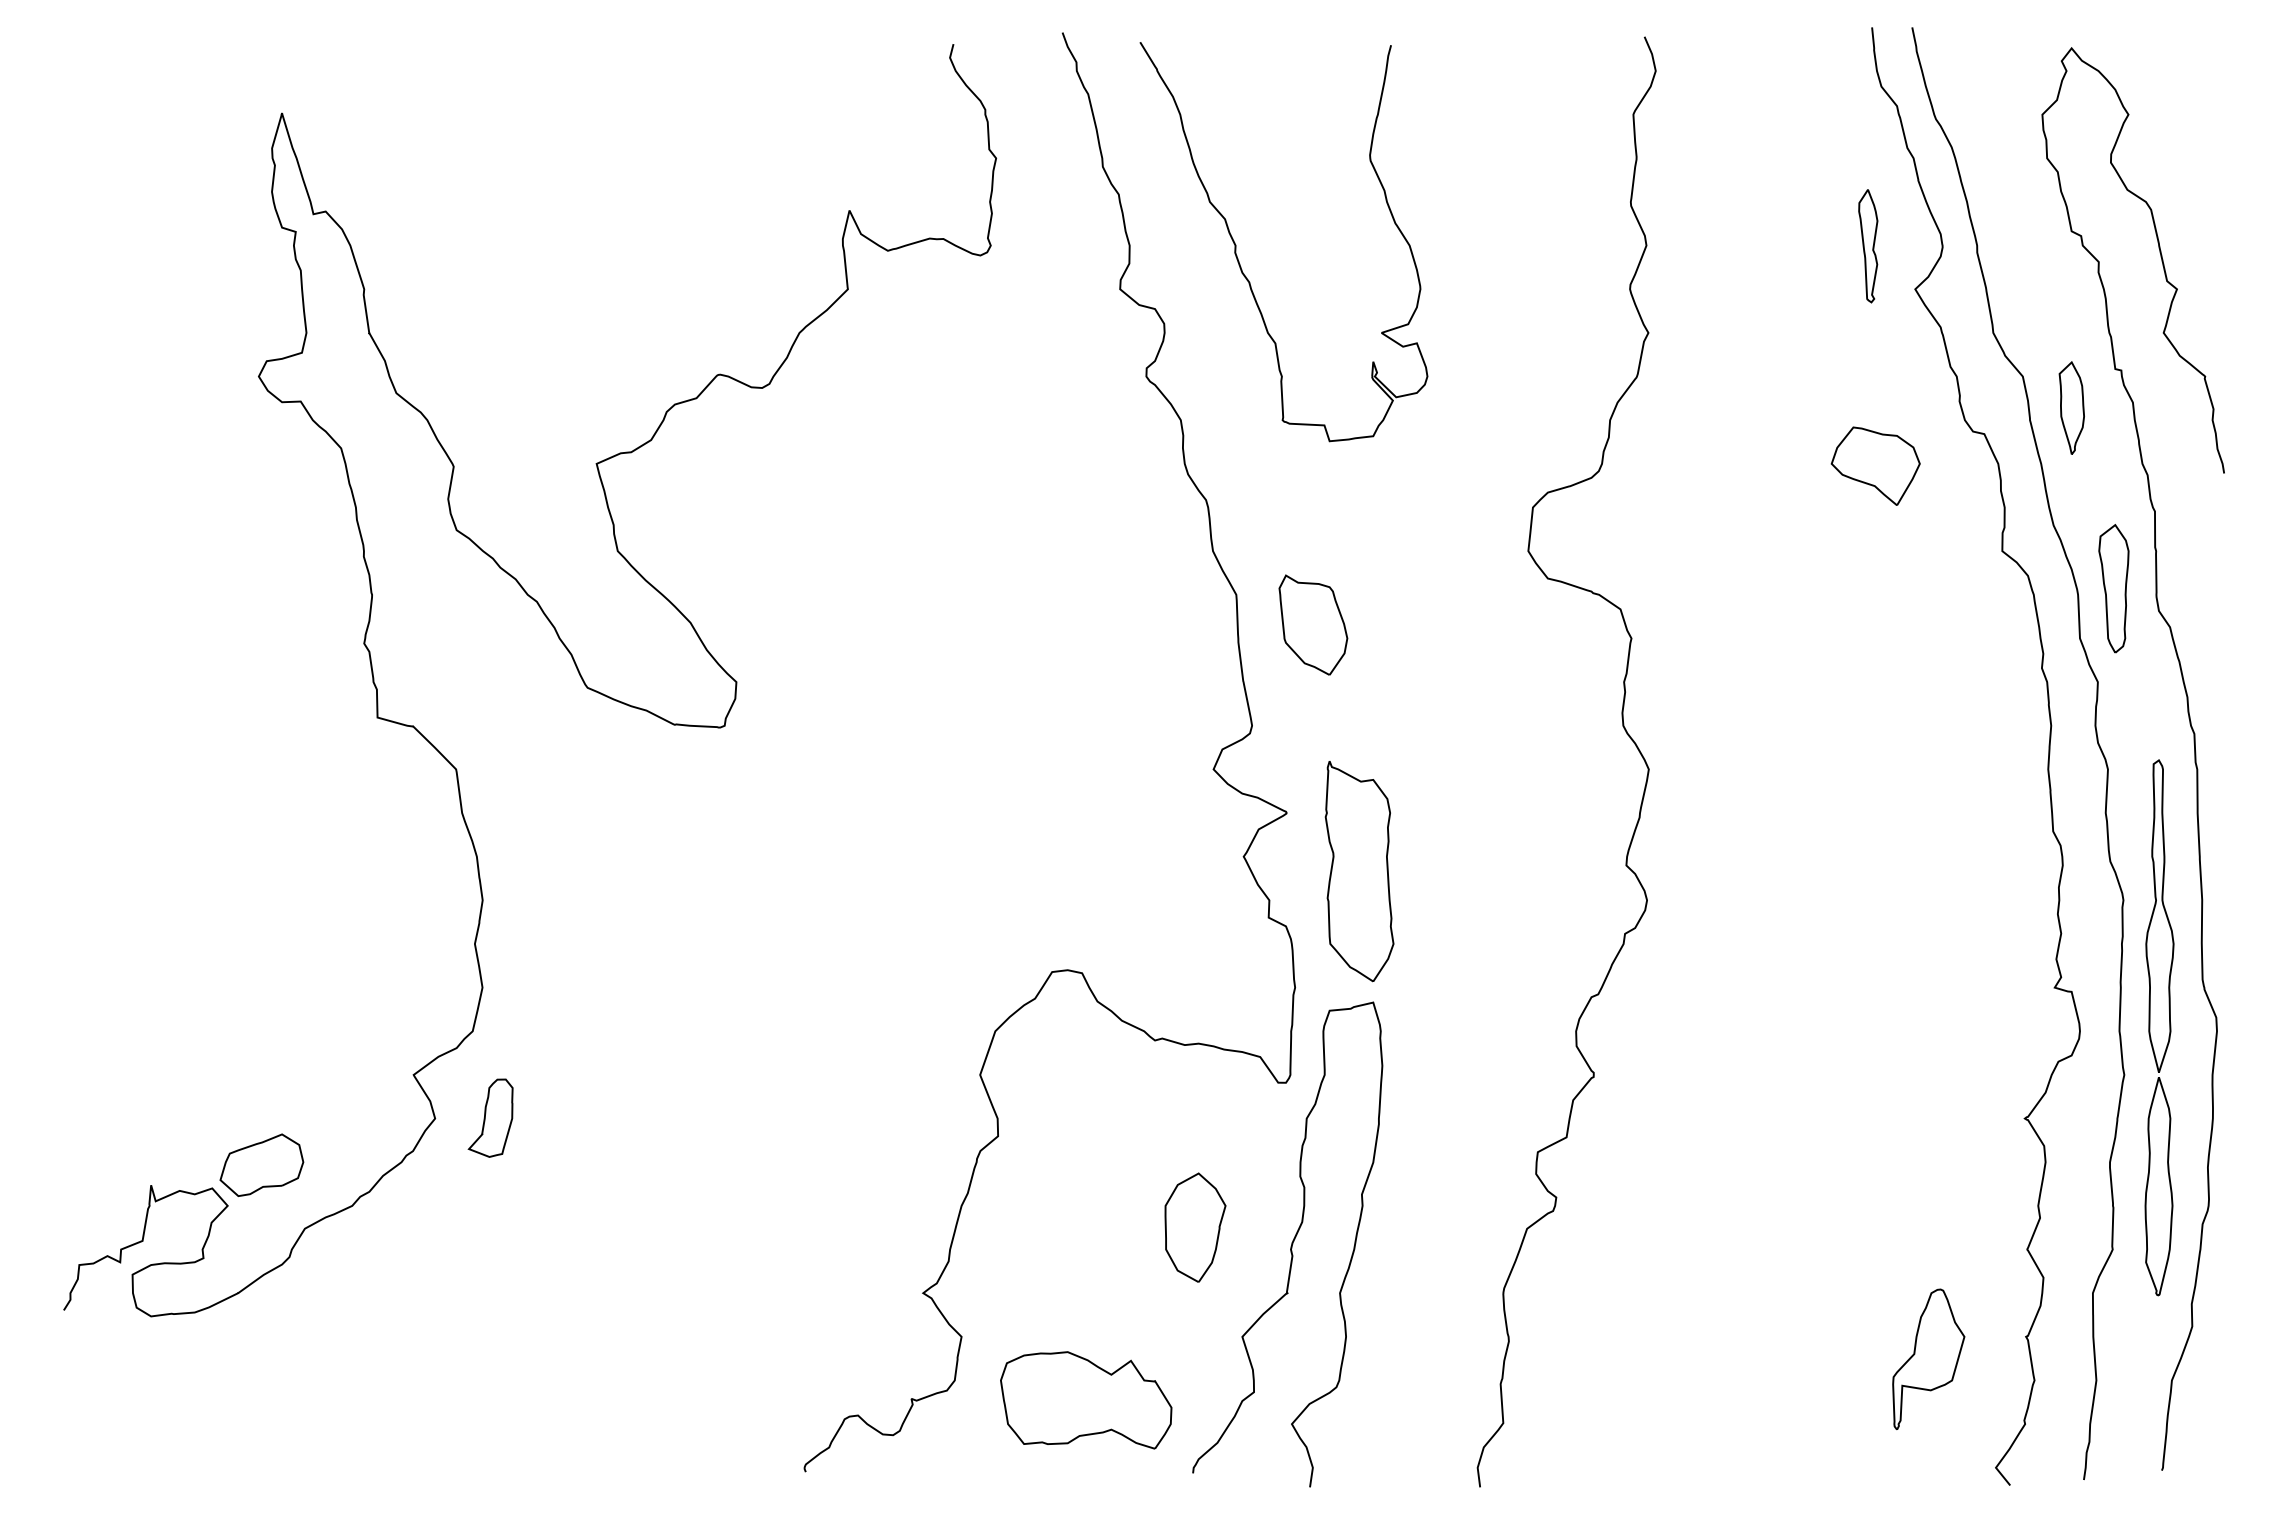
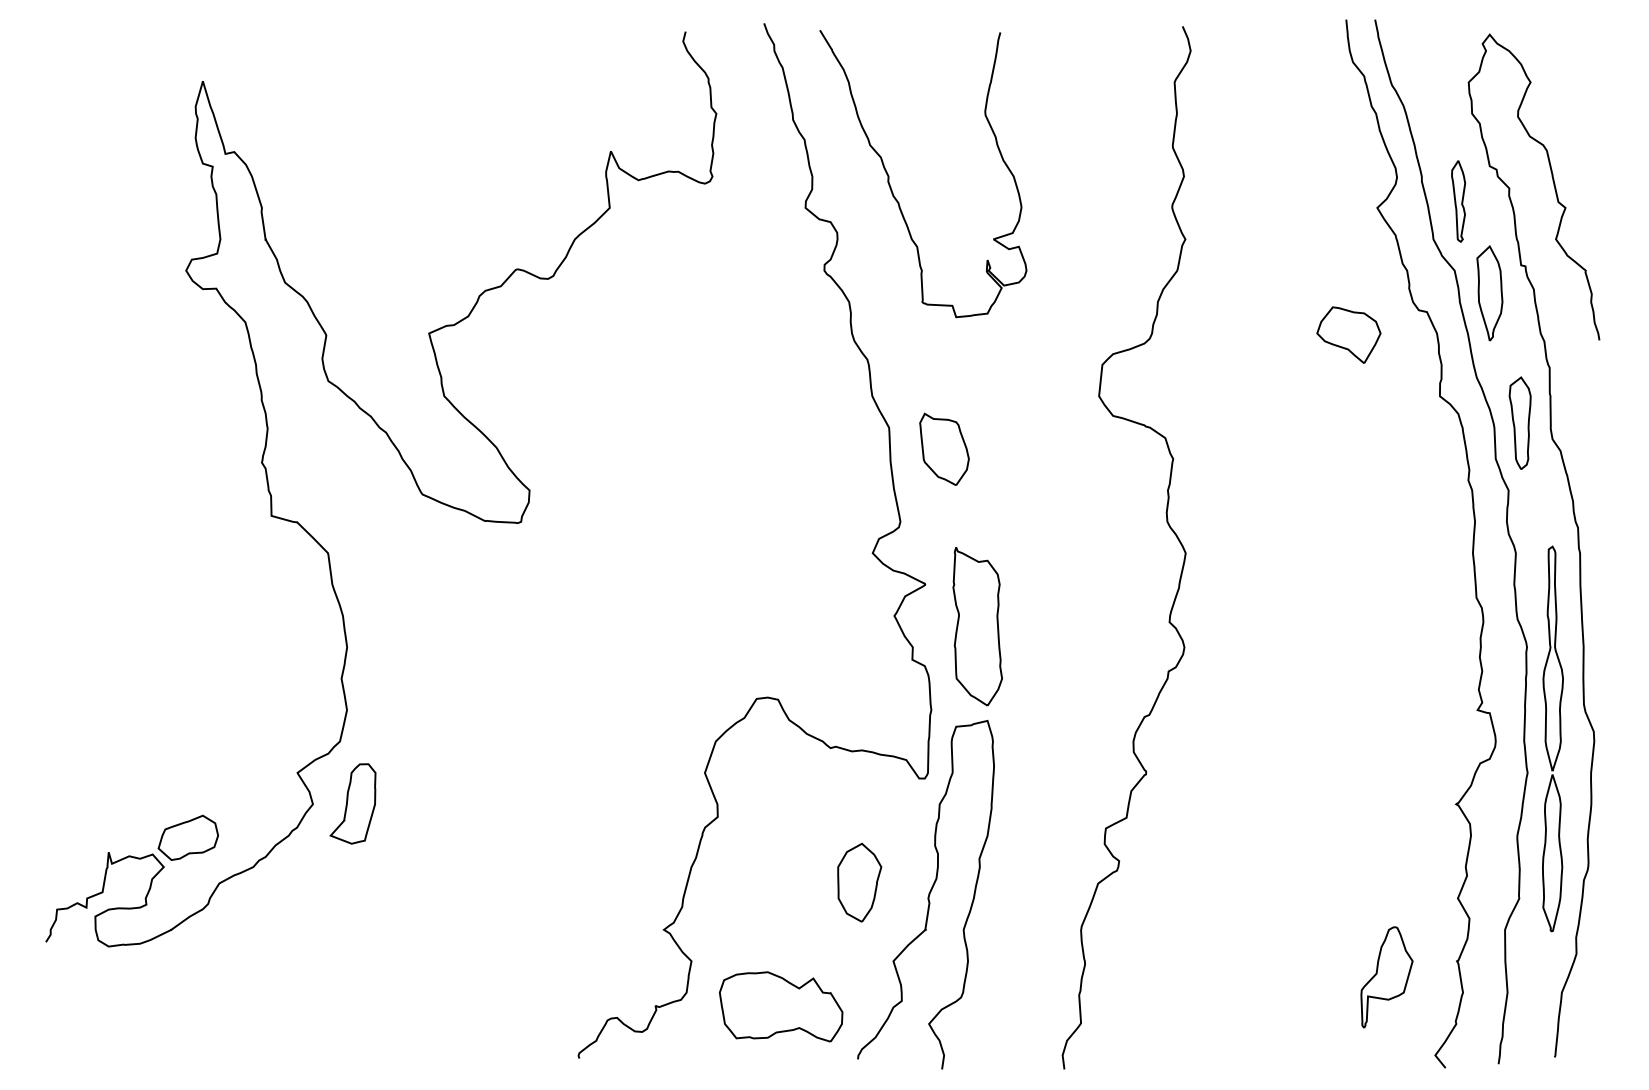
part: (1868, 246) -> (1458, 201), moved
part: (2071, 407) -> (1489, 292), size x1.43
part: (490, 1118) -> (352, 804), size x1.43

